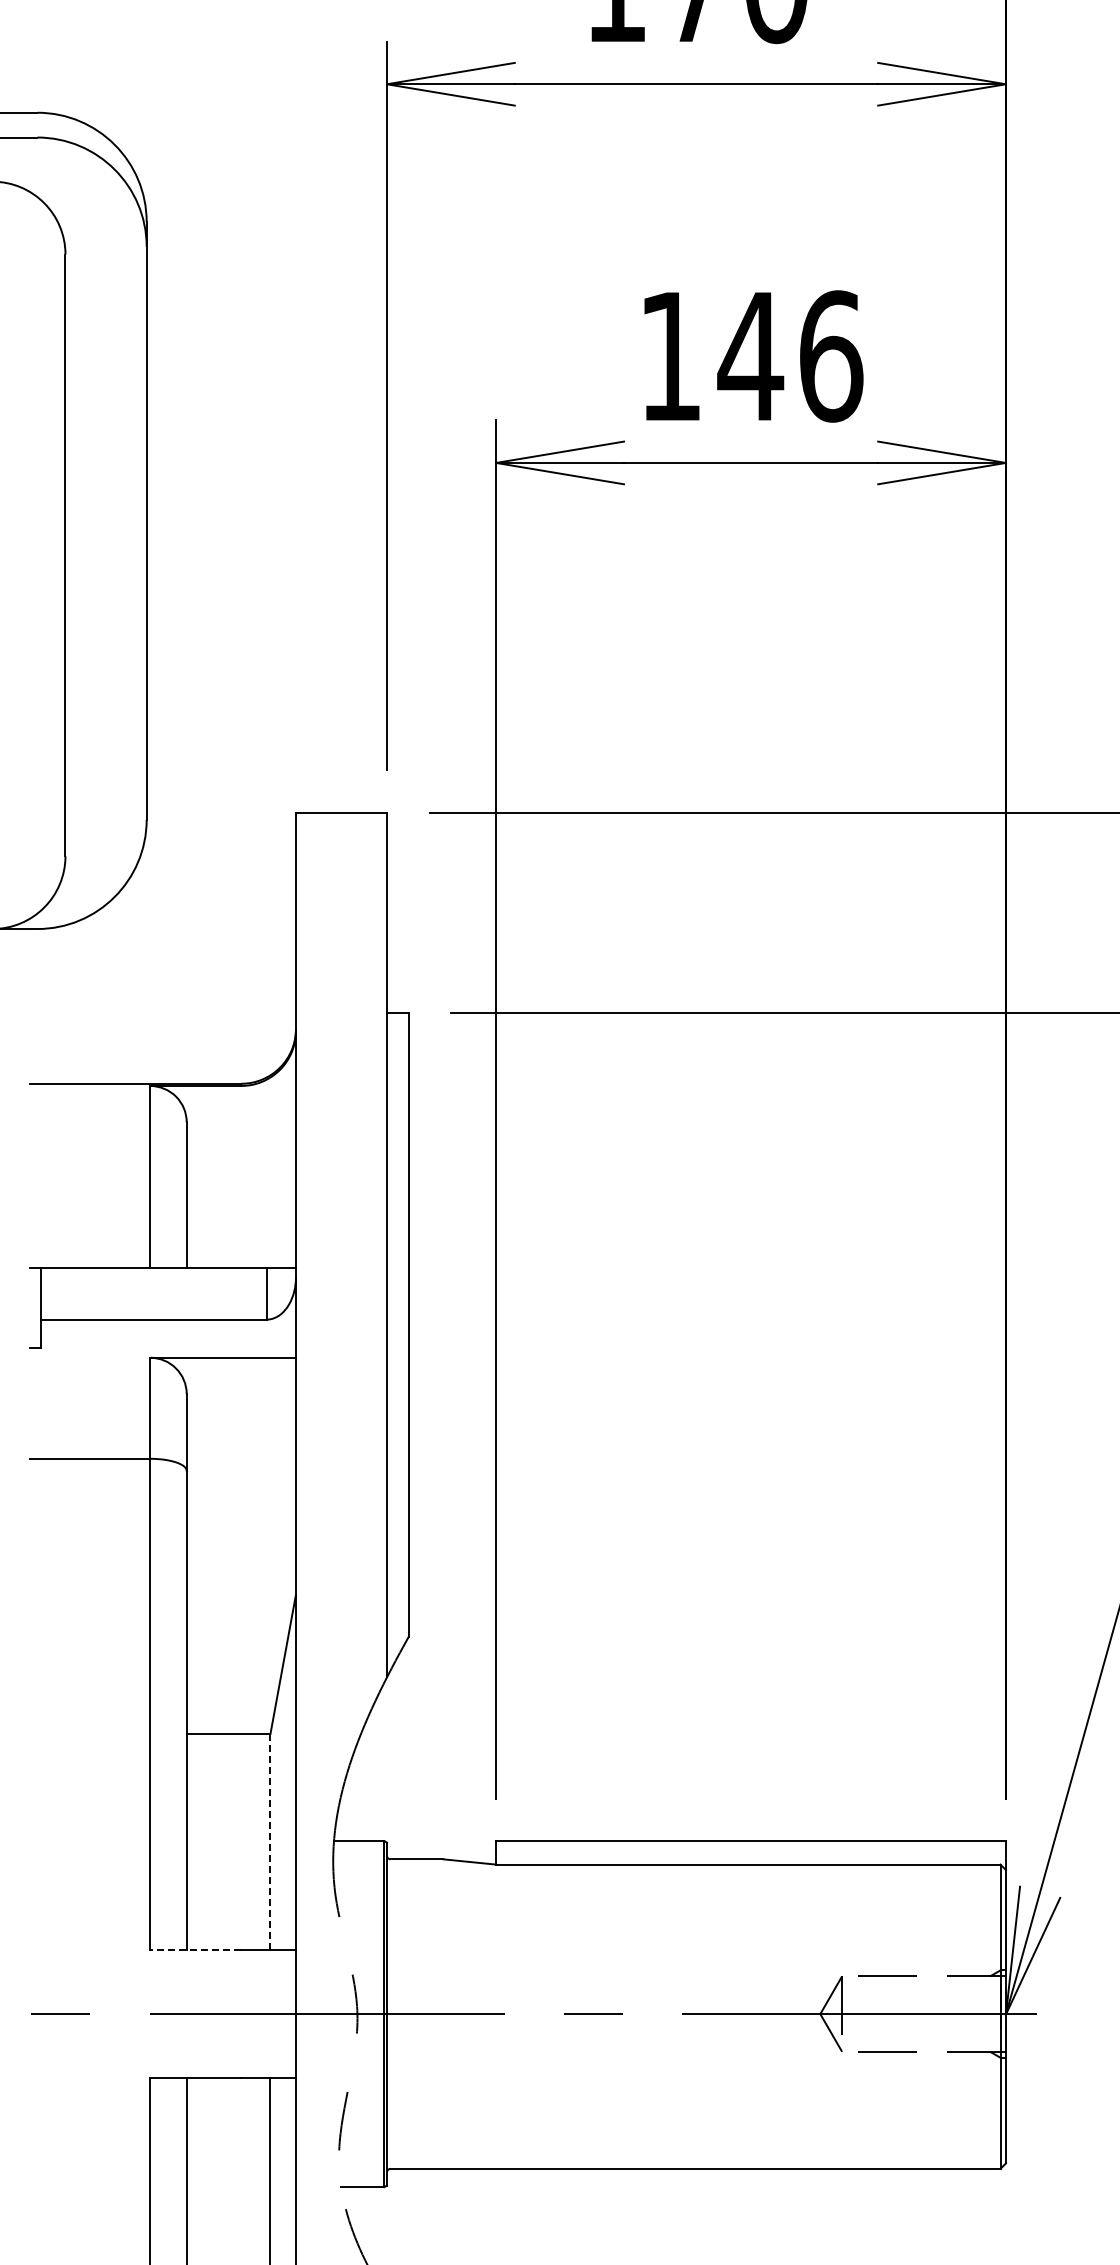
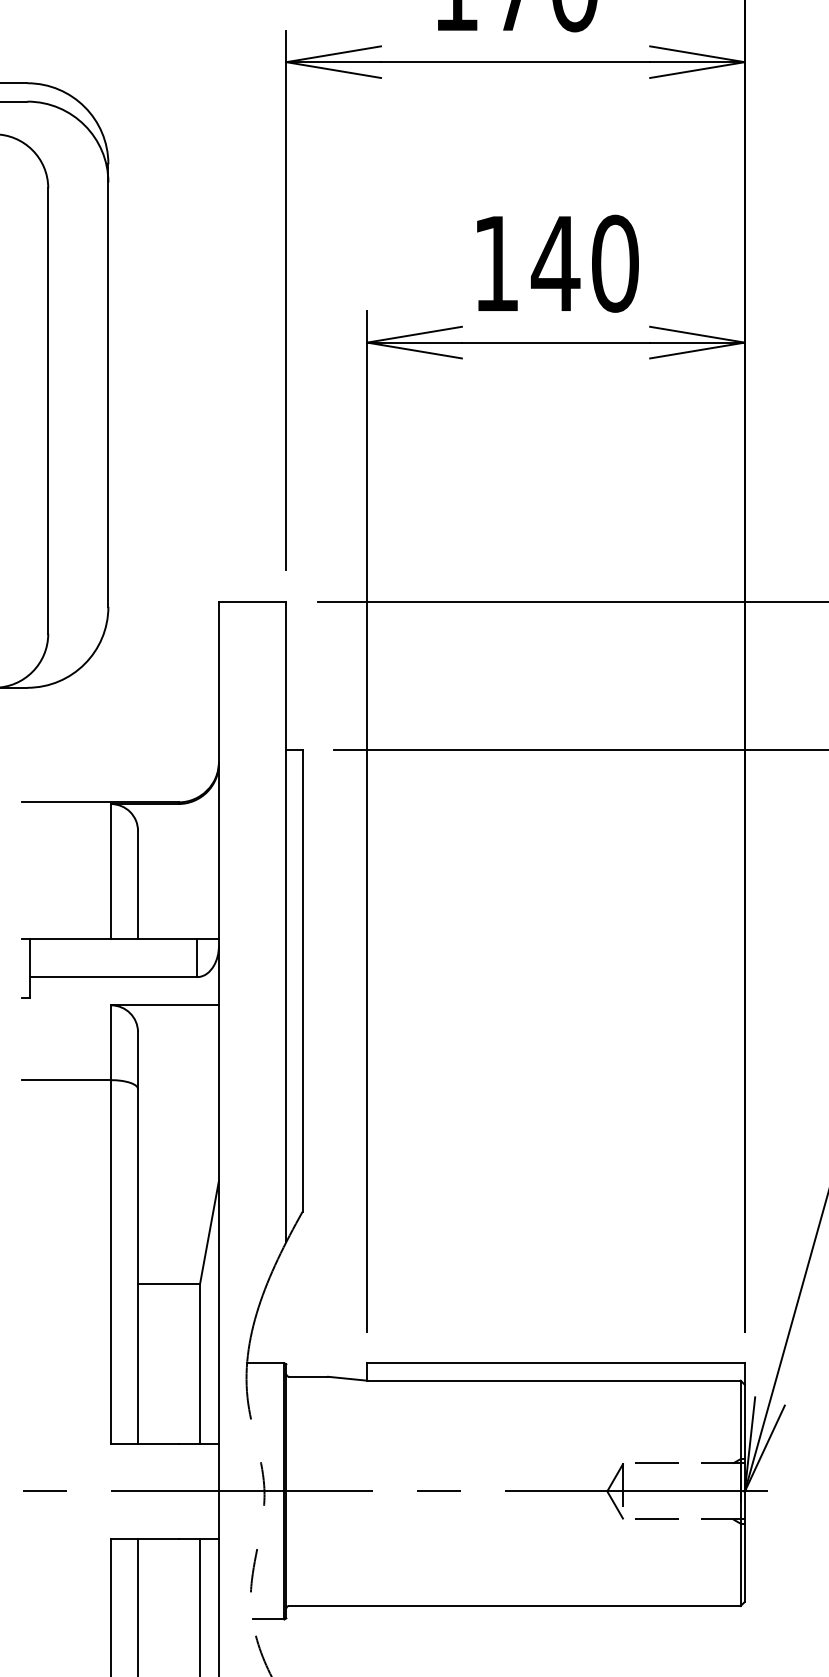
text: (831, 356) -> (615, 263), 146 -> 140
line: (270, 1841) -> (200, 1363), dashed -> solid
line: (195, 1950) -> (144, 1444), dashed -> solid

